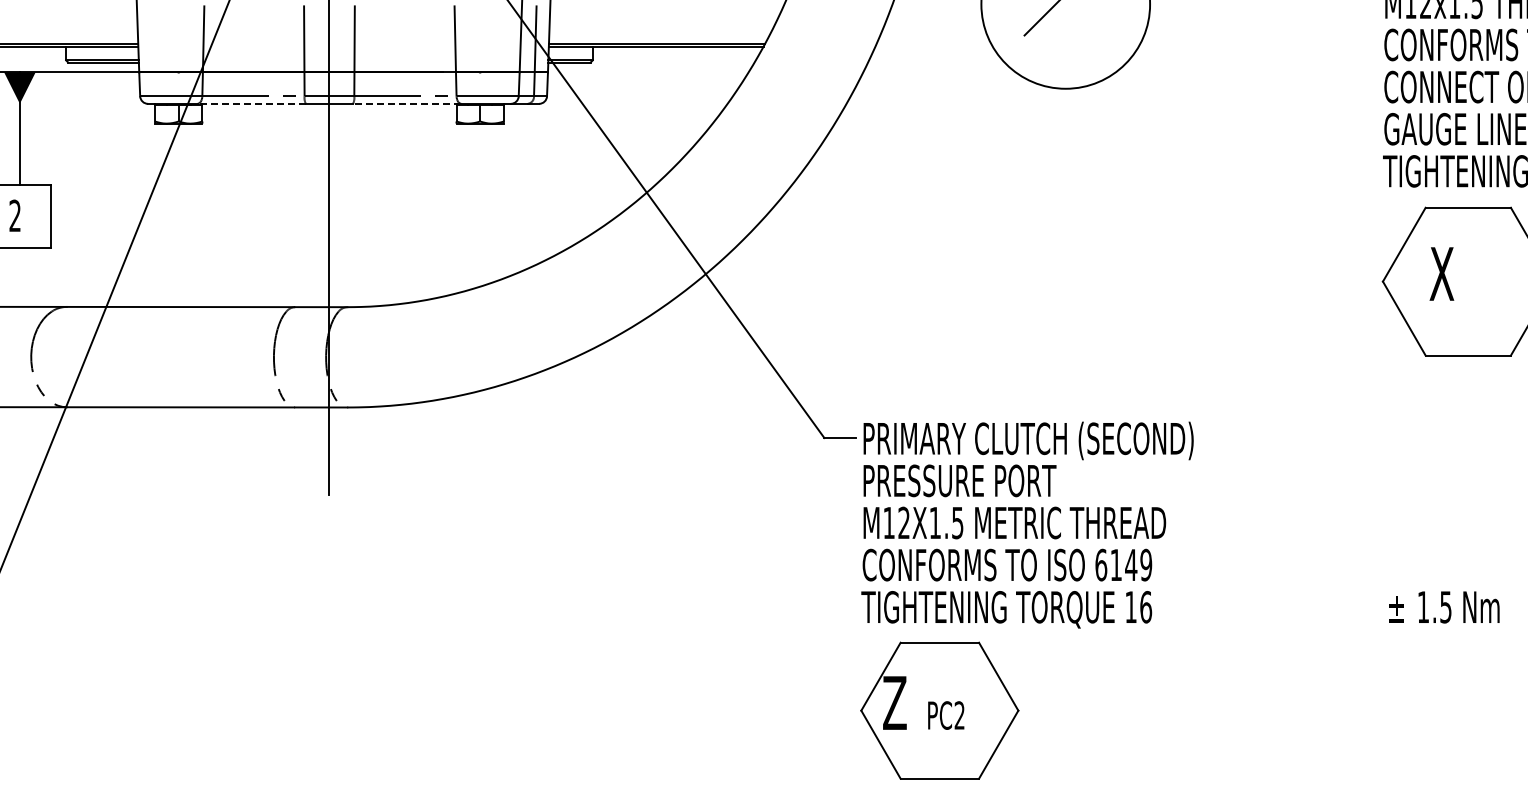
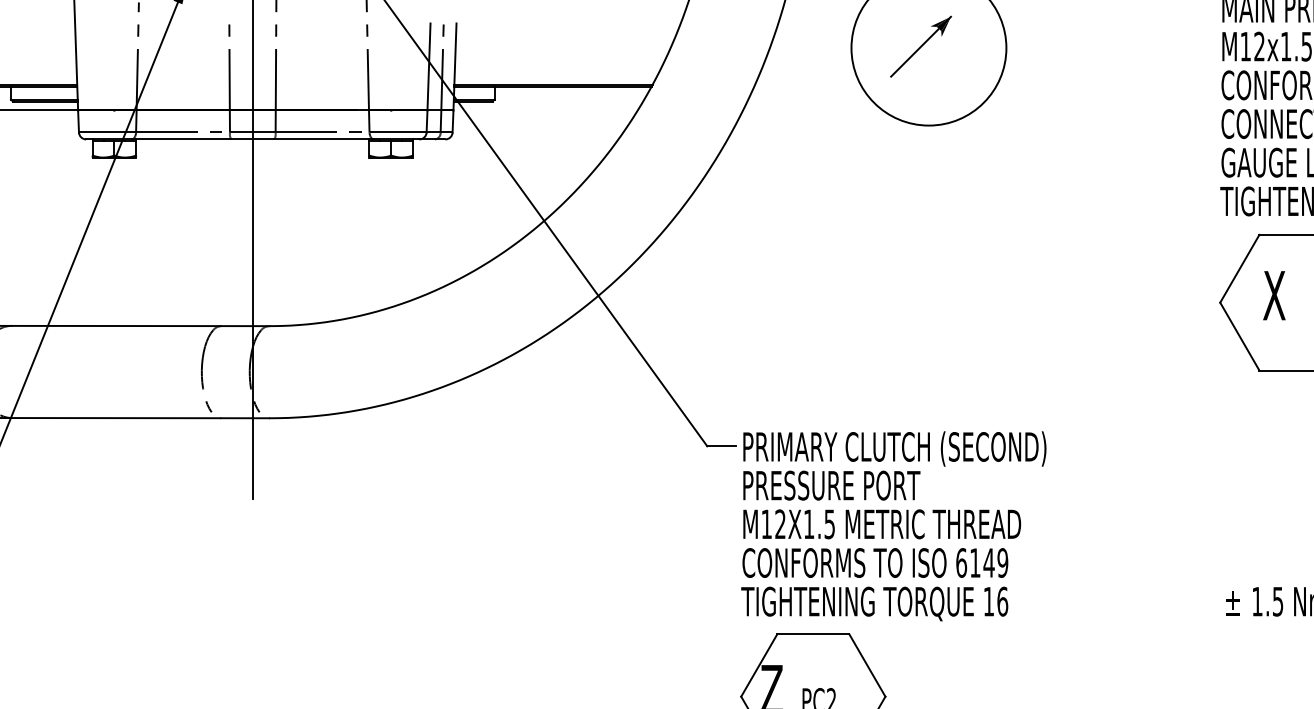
line: (251, 103) -> (181, 139), dashed -> solid
line: (406, 103) -> (323, 139), dashed -> solid

